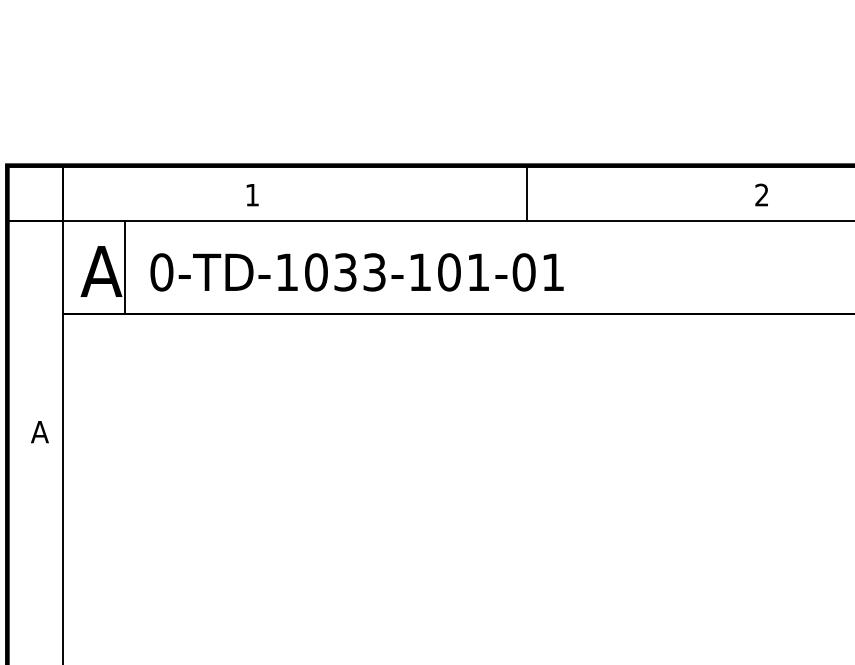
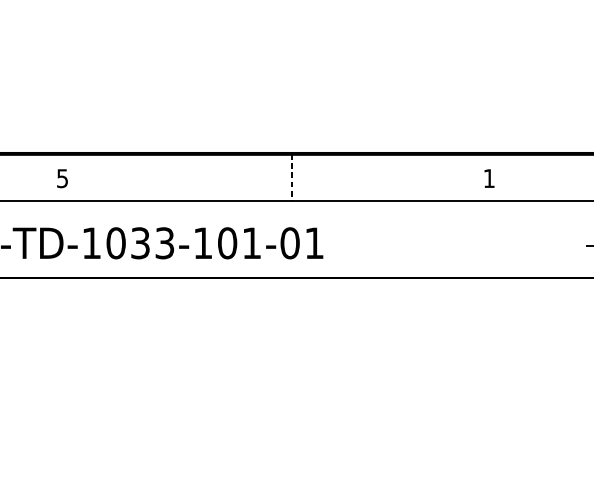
line: (526, 193) -> (292, 177), solid -> dashed
text: (761, 194) -> (488, 178), 2 -> 1
text: (251, 195) -> (61, 178), 1 -> 5

